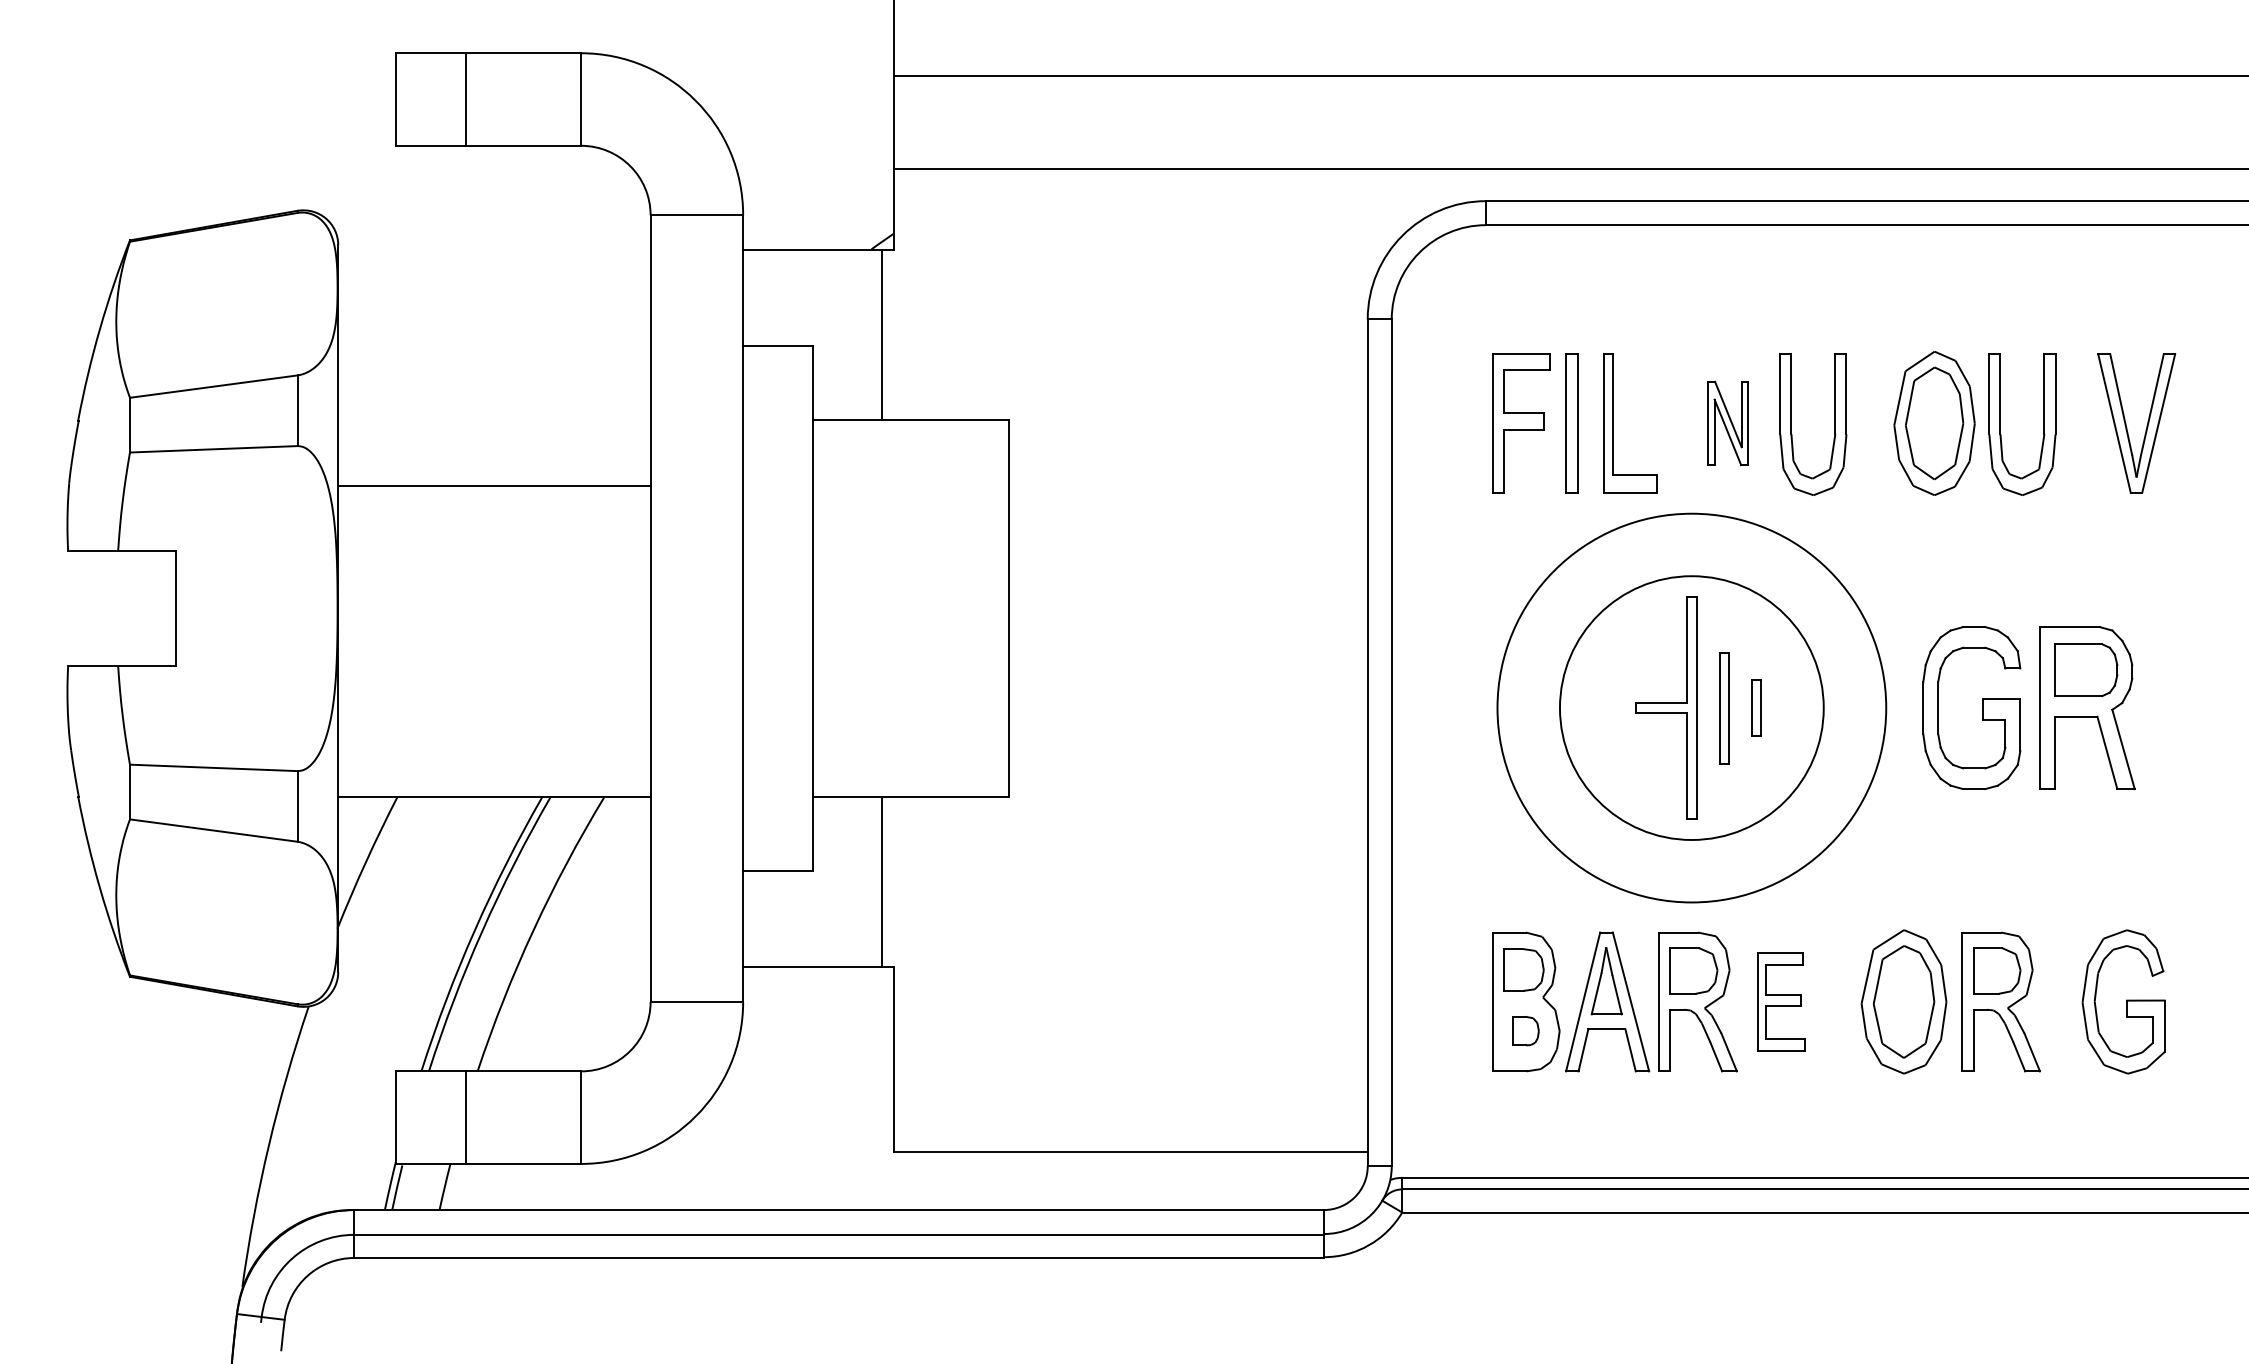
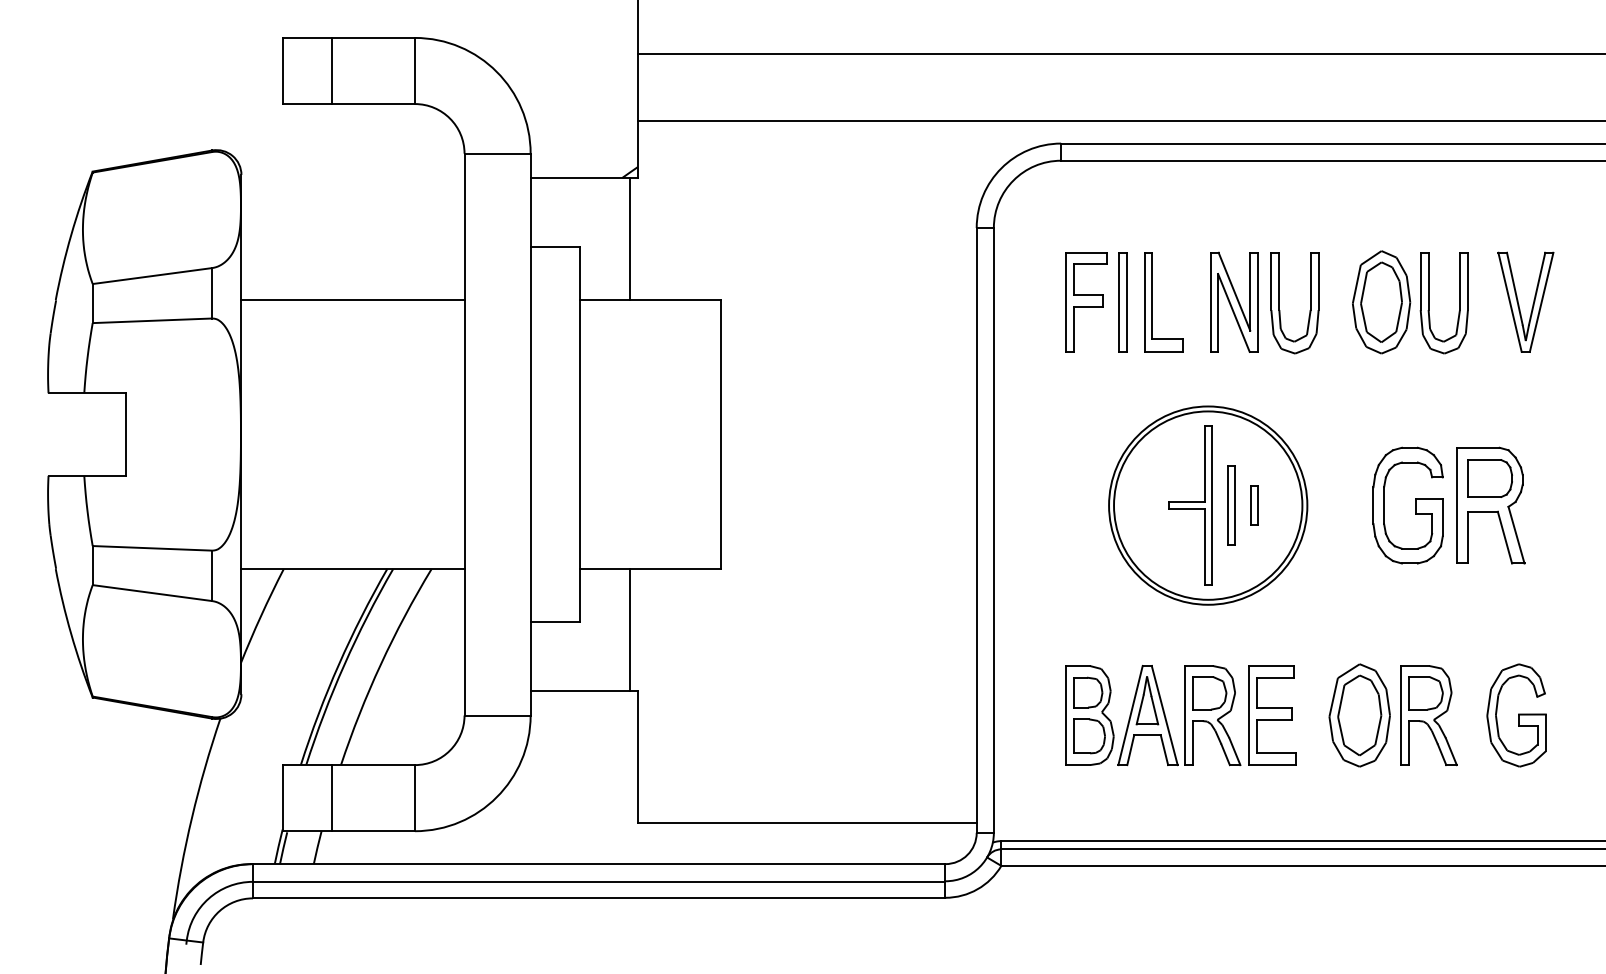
part: (1727, 423) -> (1233, 302), size x1.67
line: (494, 486) -> (353, 300), moved
circle: (1691, 707) -> (1207, 505), size x0.71
part: (1781, 1001) -> (1272, 715), size x1.43
part: (1525, 1030) -> (1089, 735), size x1.67

